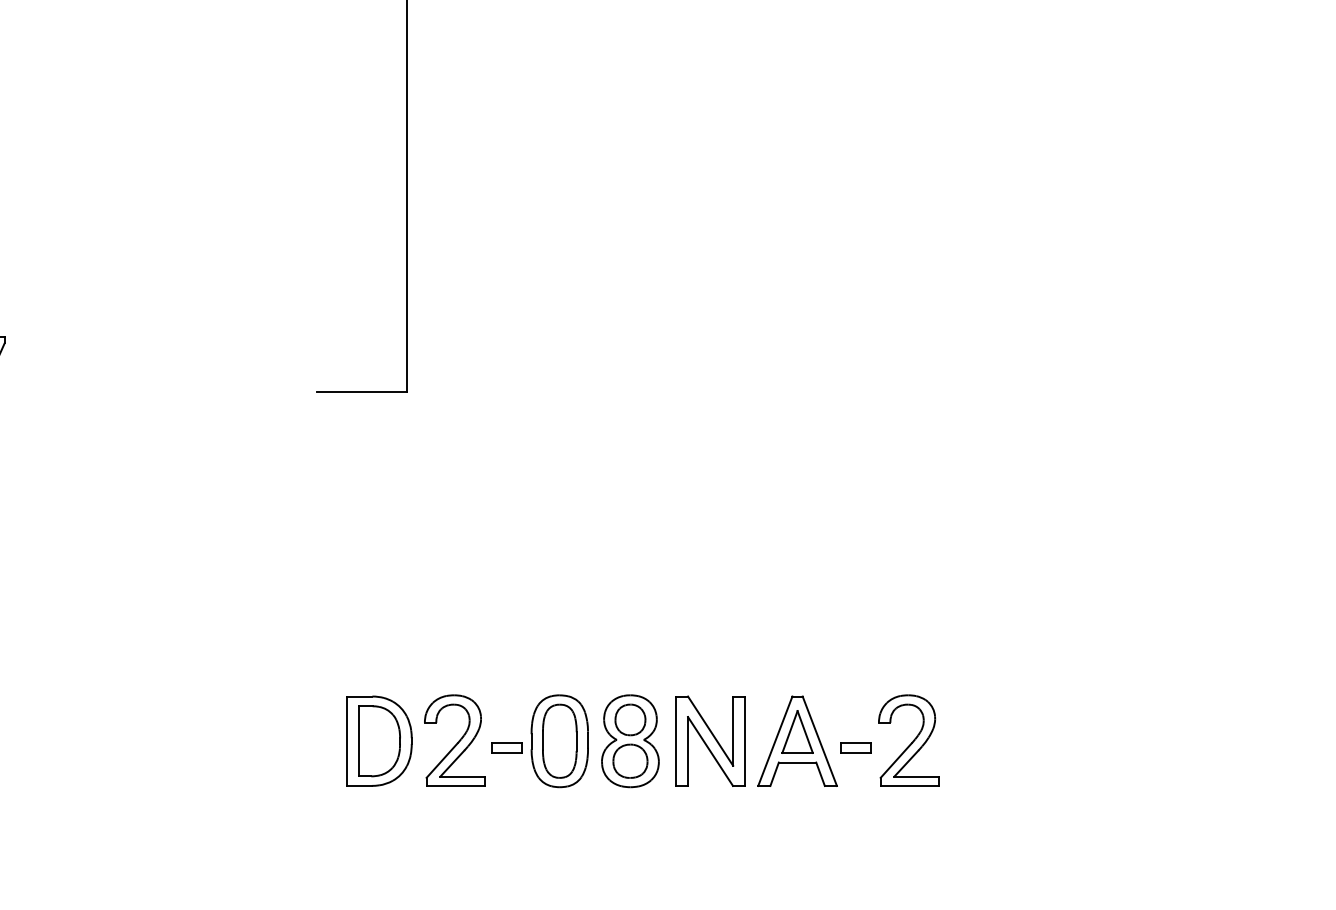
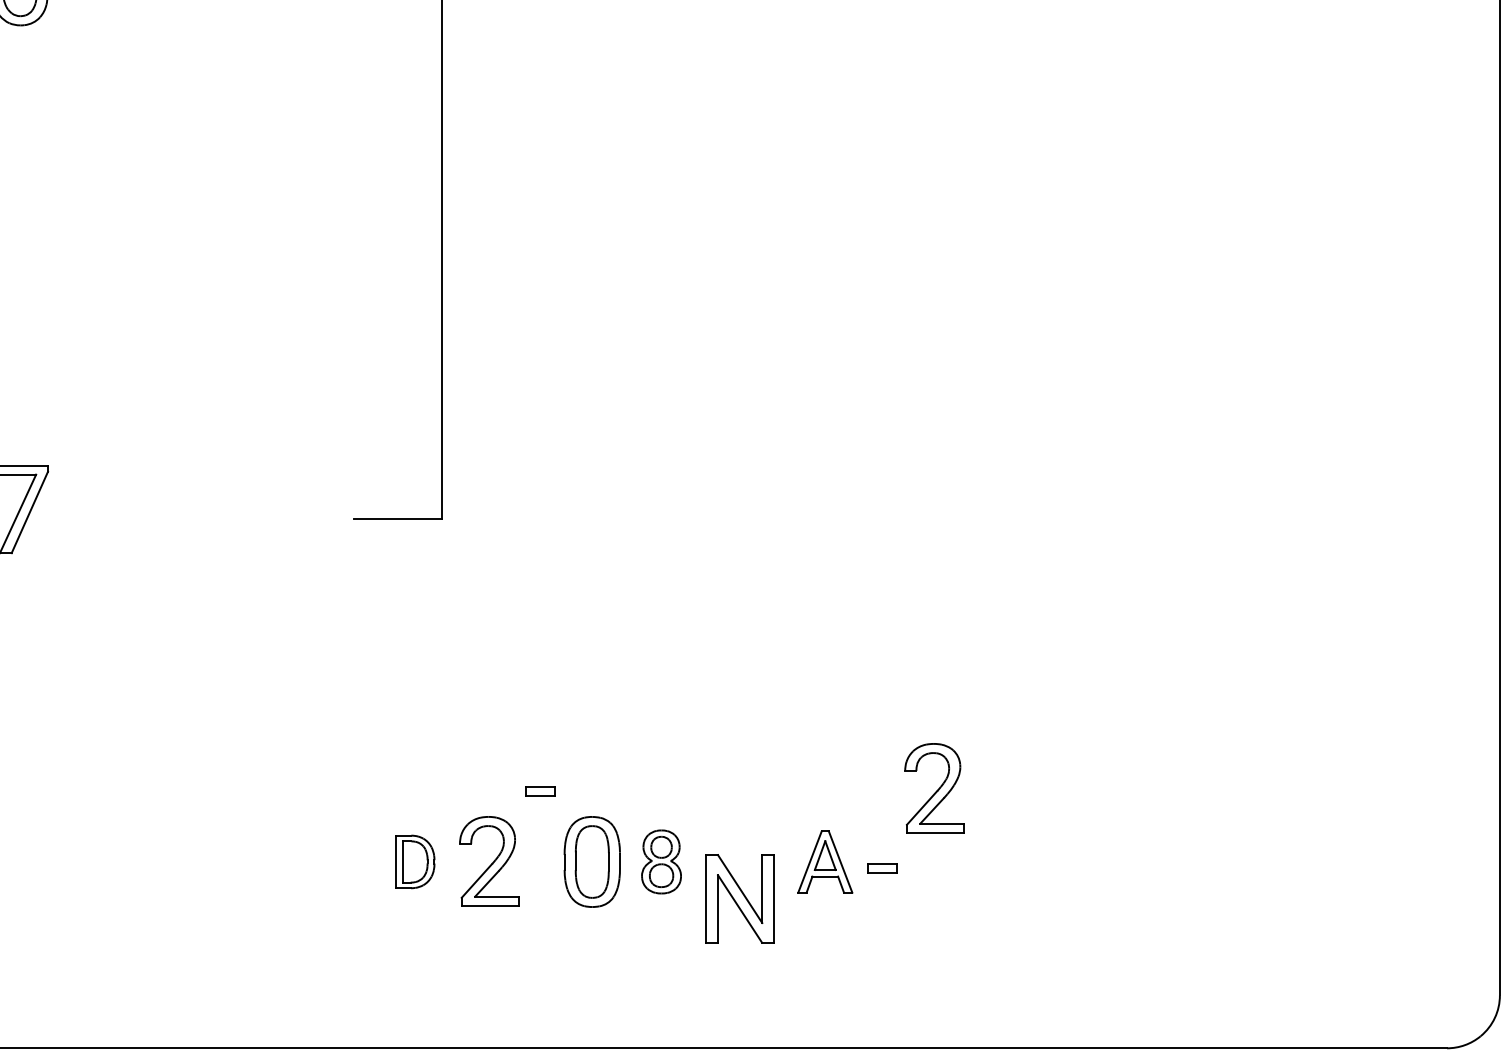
part: (379, 740) -> (415, 861), size x0.6
part: (630, 740) -> (661, 861), size x0.7
part: (709, 740) -> (739, 898), moved
part: (796, 740) -> (824, 861), size x0.7
part: (908, 740) -> (934, 788), moved
part: (506, 747) -> (540, 791), moved

